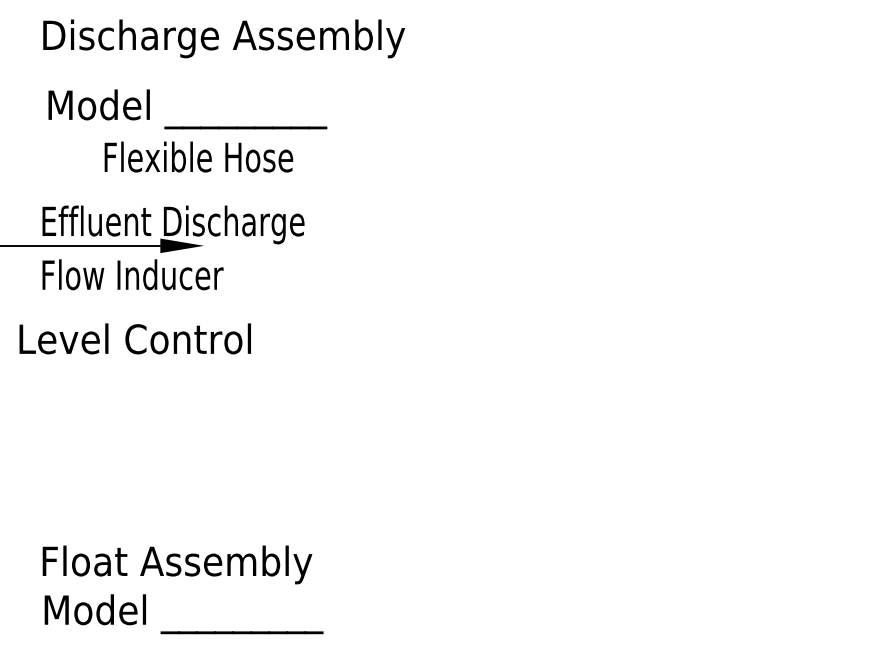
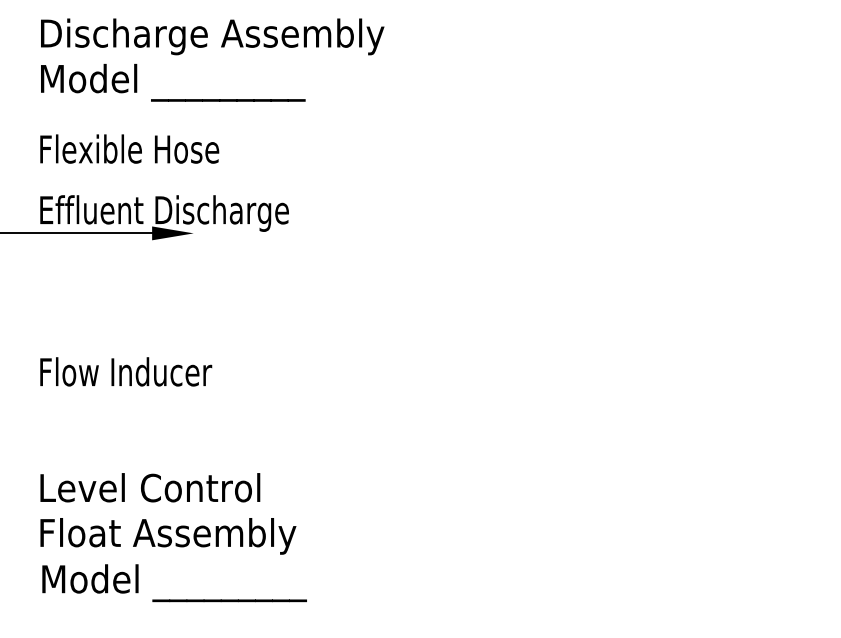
text: (188, 109) -> (173, 82), moved
text: (198, 156) -> (129, 148), moved
text: (133, 274) -> (126, 371), moved
text: (135, 338) -> (150, 487), moved

